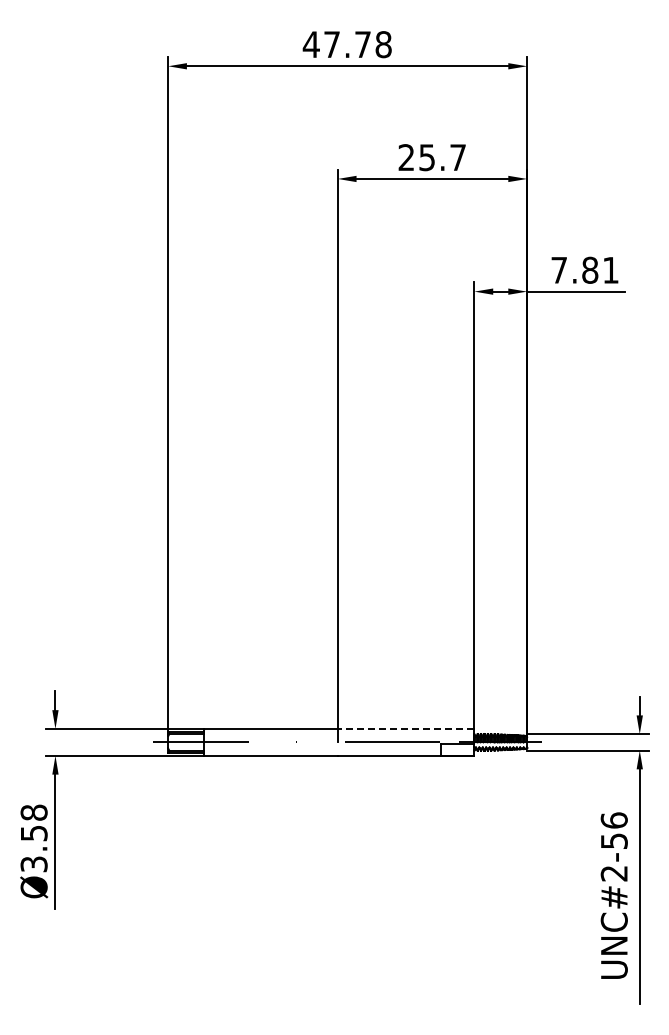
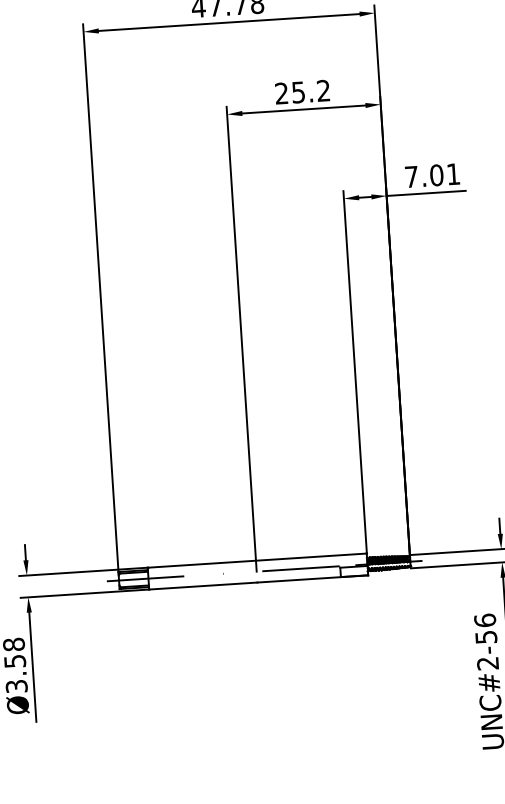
text: (457, 157) -> (323, 90), 25.7 -> 25.2
text: (590, 270) -> (437, 175), 7.81 -> 7.01
line: (405, 728) -> (310, 556), dashed -> solid

